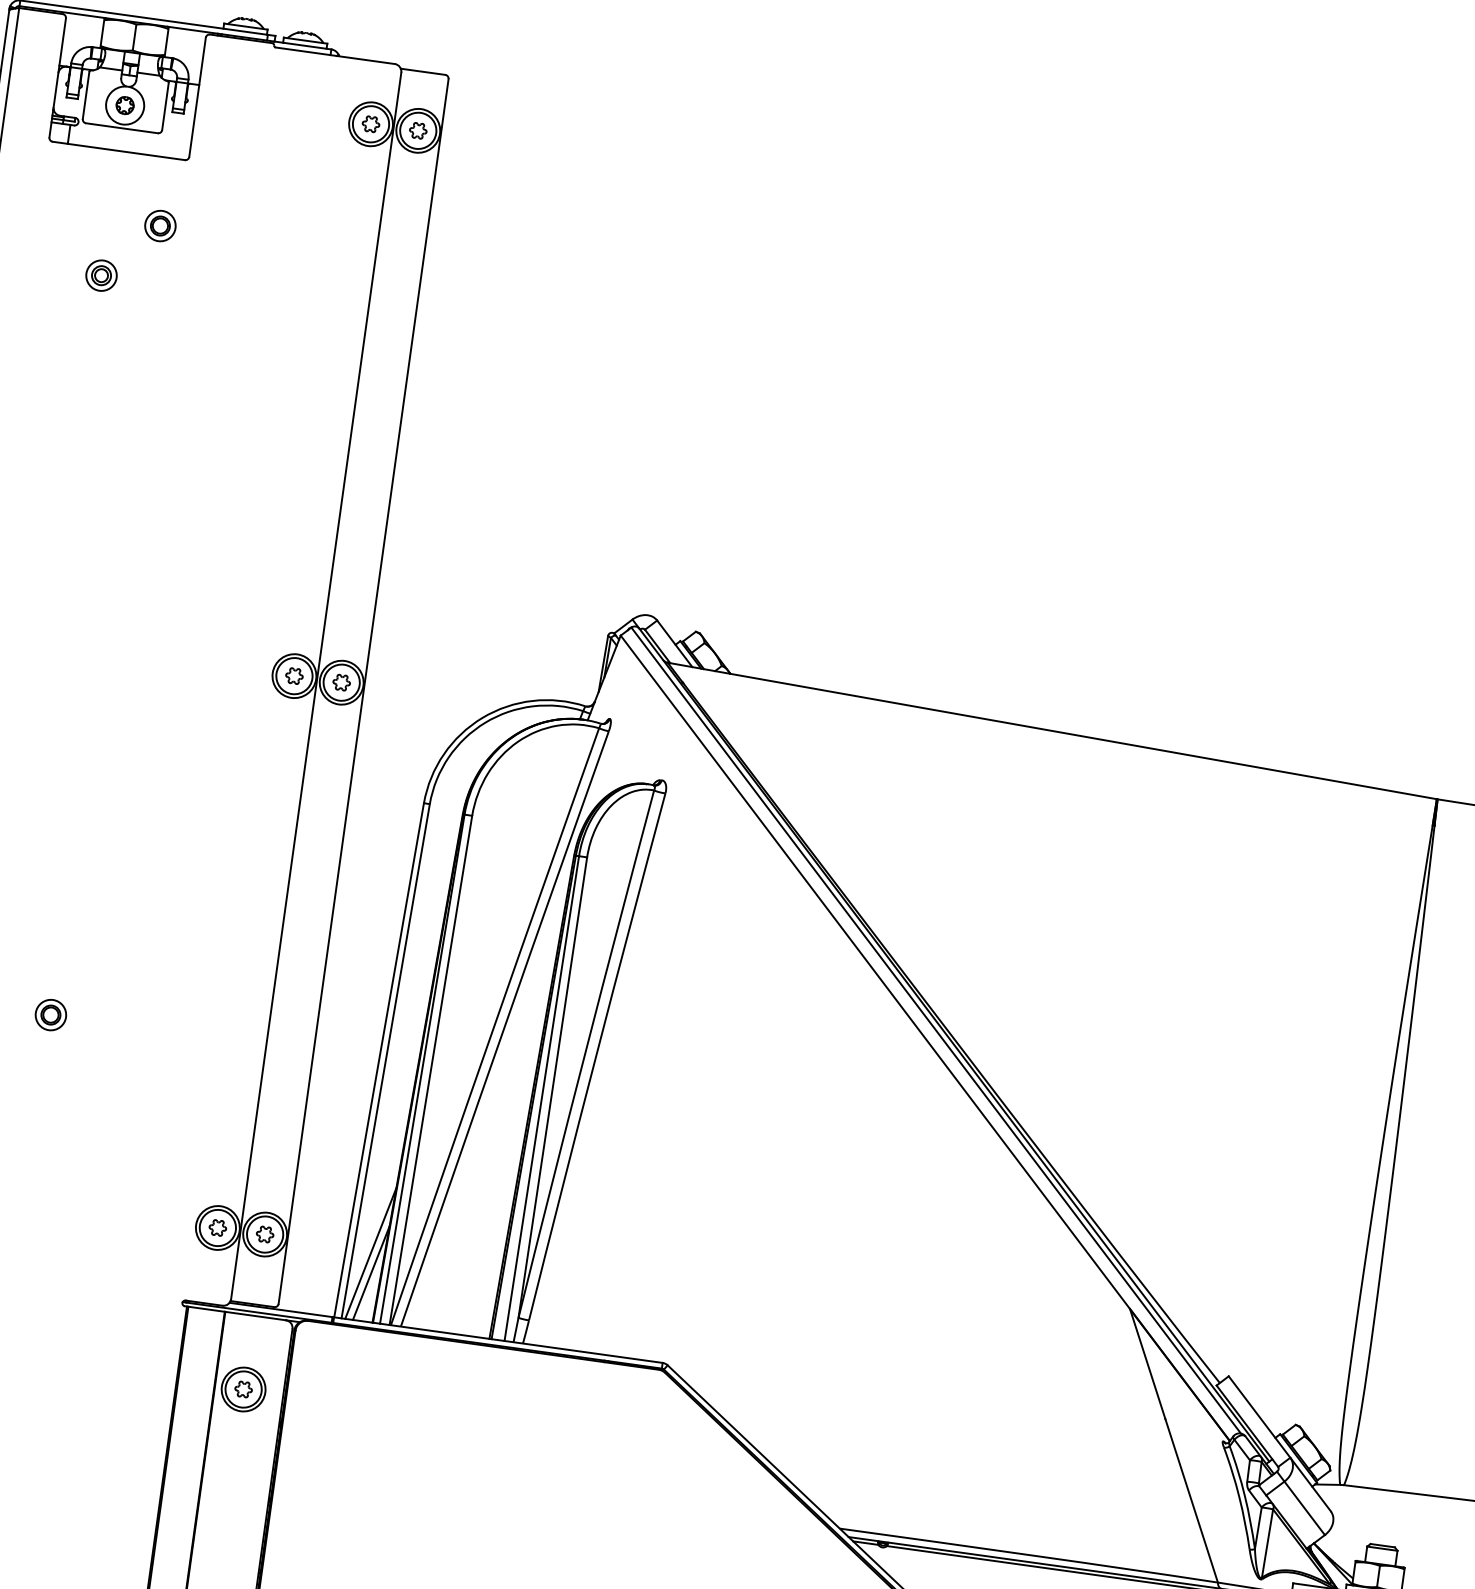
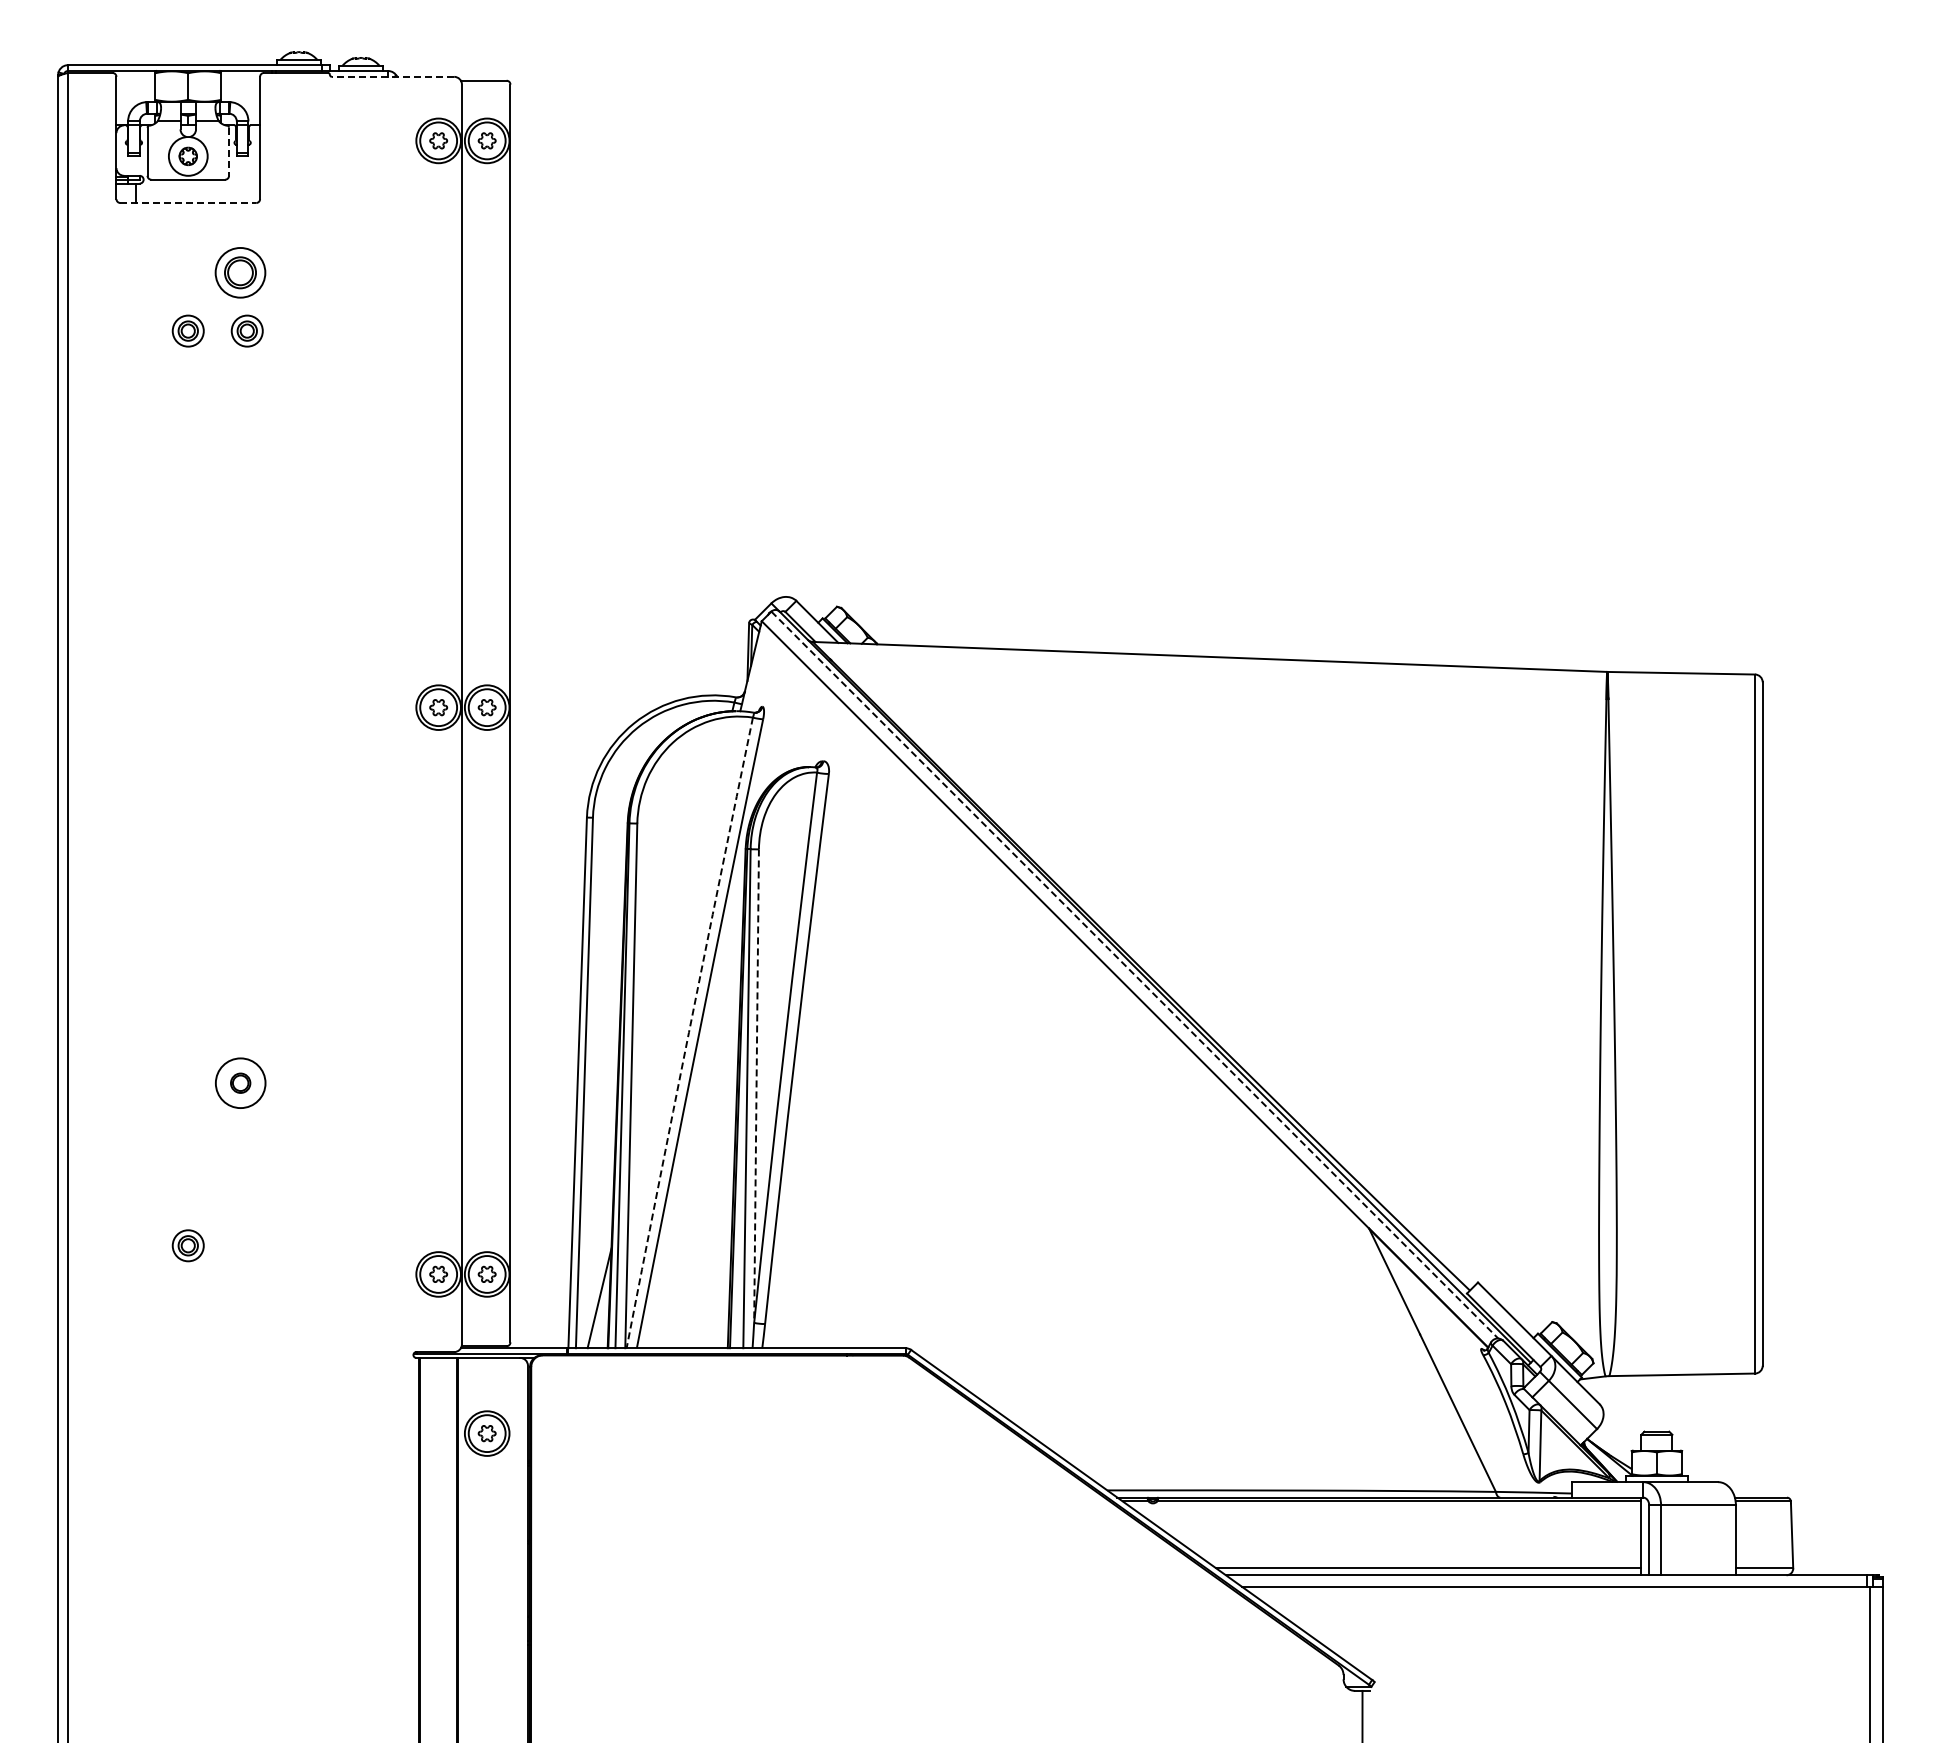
line: (334, 55) -> (392, 76), solid -> dashed
line: (165, 107) -> (229, 152), solid -> dashed
line: (118, 151) -> (188, 203), solid -> dashed
part: (160, 225) -> (240, 272), size x1.6
part: (158, 282) -> (246, 330), added
circle: (50, 1014) -> (240, 1082), size x1.6
arc: (493, 1026) -> (688, 1032), solid -> dashed
line: (935, 1030) -> (1134, 975), solid -> dashed
line: (552, 1087) -> (756, 1086), solid -> dashed
line: (370, 1253) -> (595, 1278), removed

